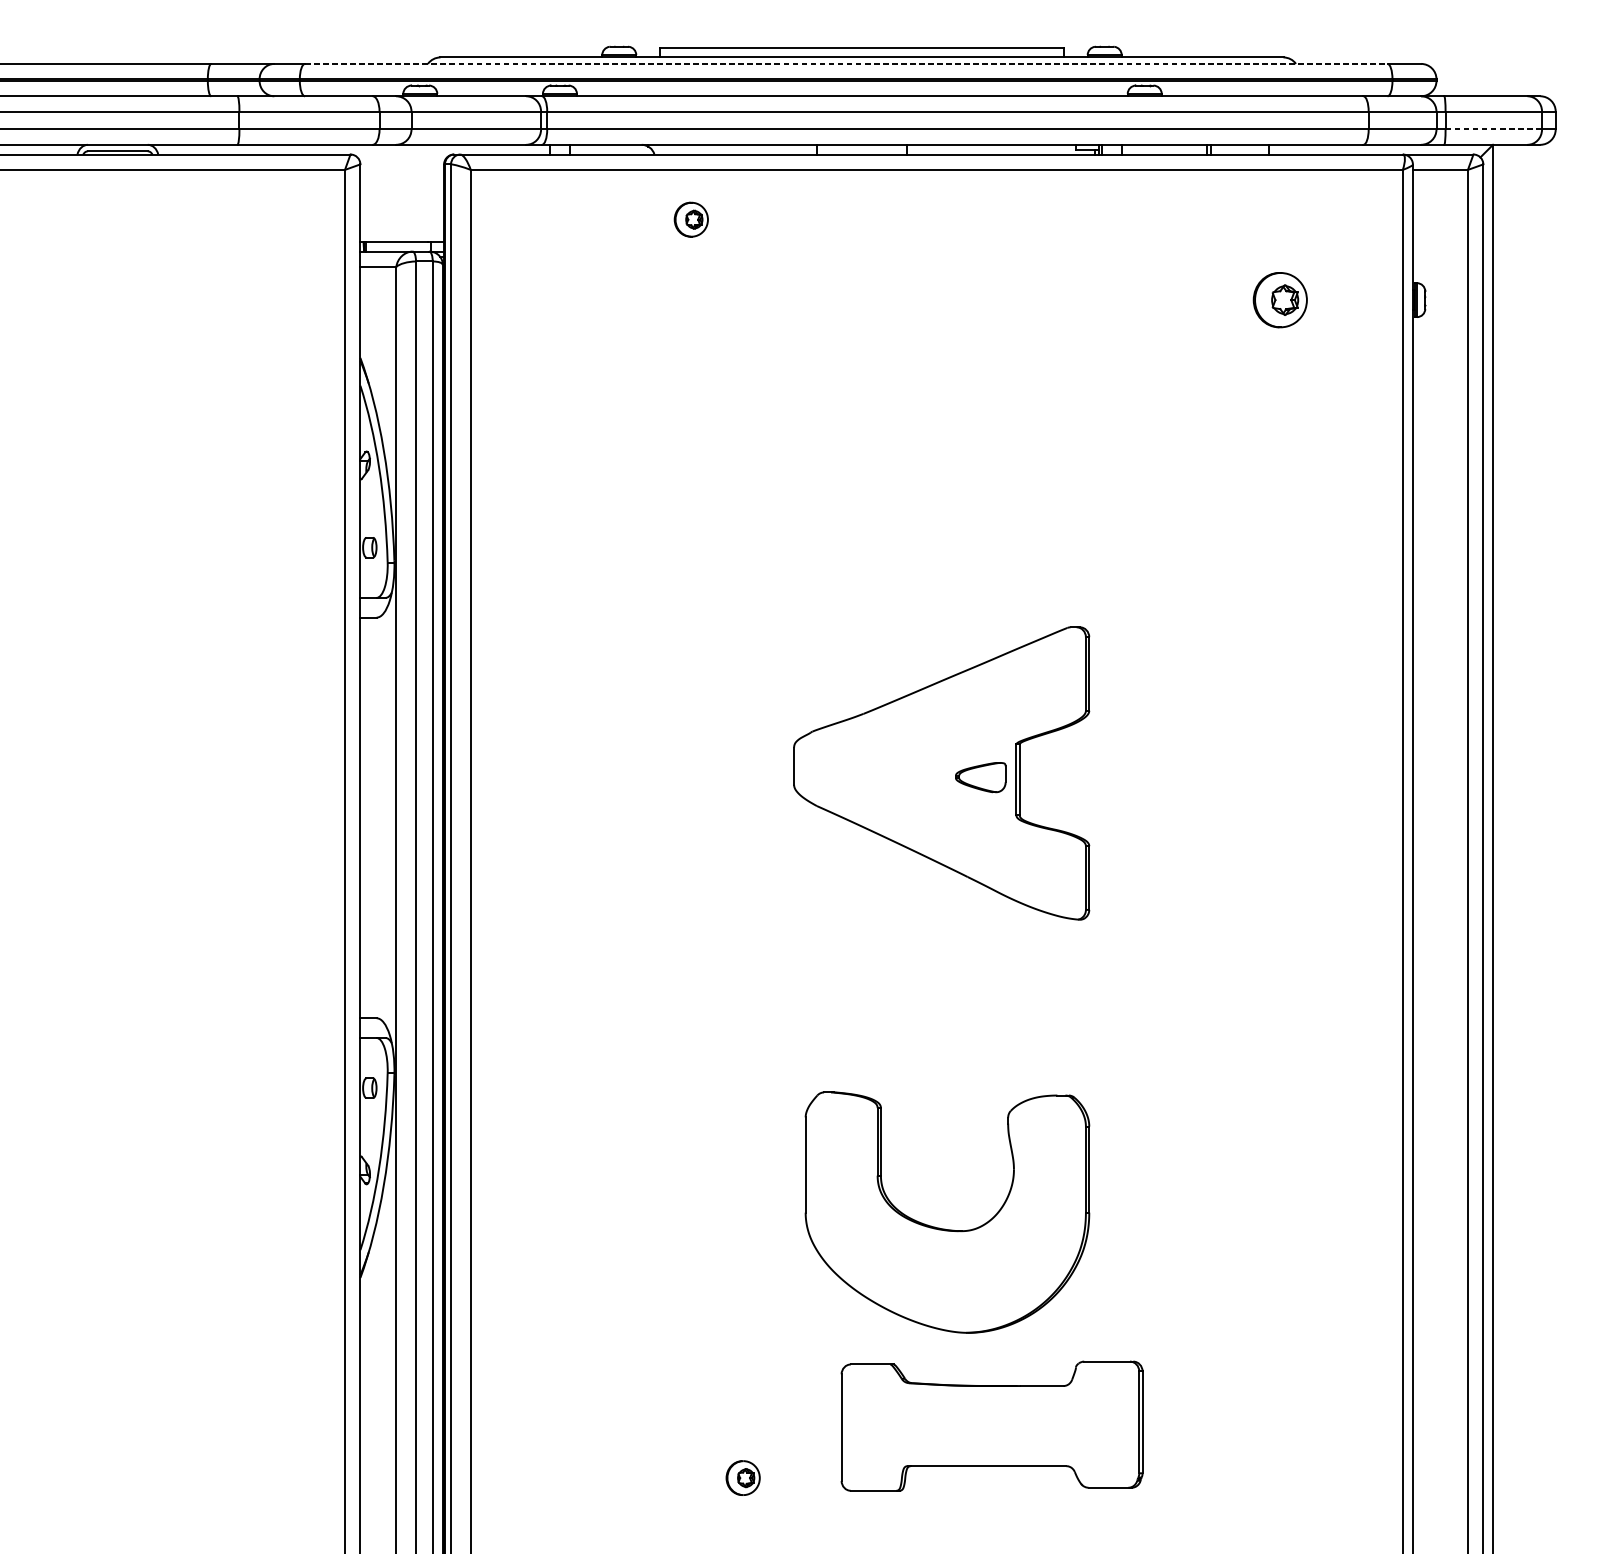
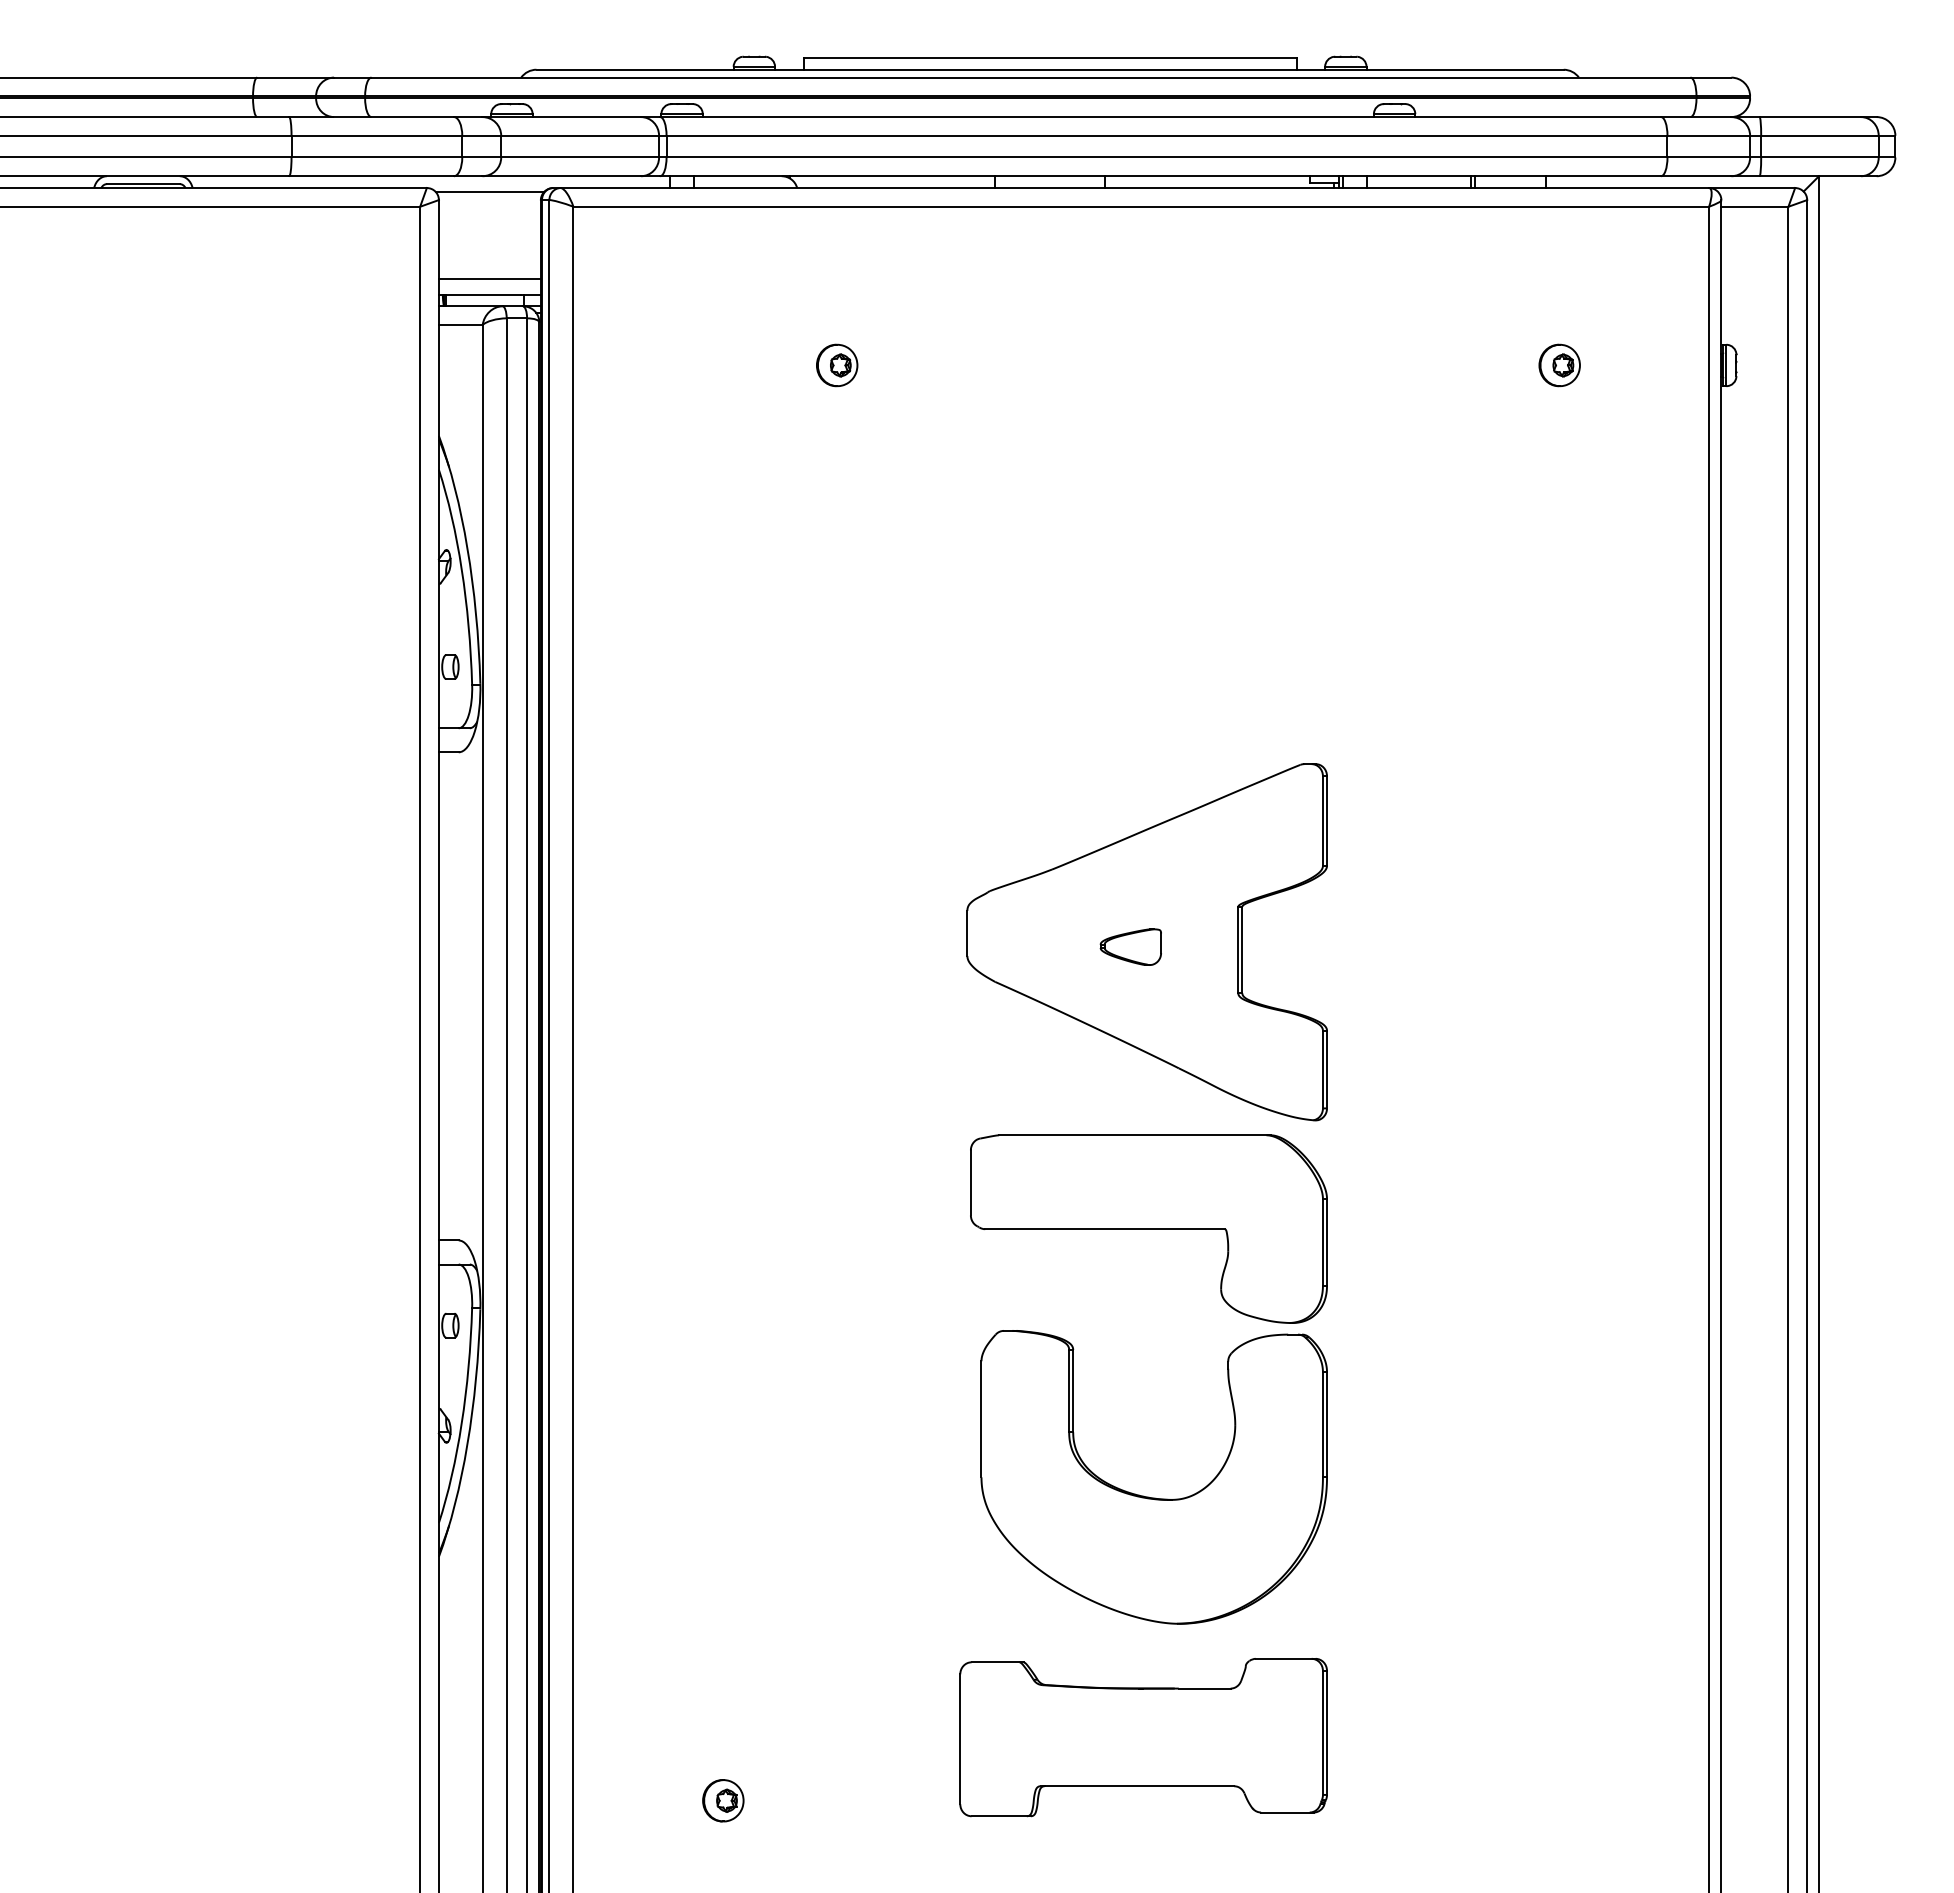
line: (845, 63) -> (1030, 77), dashed -> solid
line: (1493, 129) -> (1819, 157), dashed -> solid
line: (401, 157) -> (489, 191), added
part: (691, 219) -> (837, 365), moved
line: (401, 228) -> (489, 278), added
part: (1280, 300) -> (1559, 365), size x0.62
part: (980, 777) -> (1130, 946), moved
part: (942, 1008) -> (1148, 1228), added
part: (991, 1426) -> (1143, 1737), moved
part: (743, 1477) -> (723, 1800), moved

